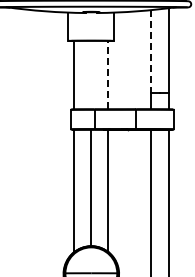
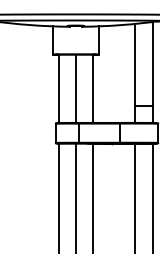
line: (150, 51) -> (135, 65), dashed -> solid
line: (91, 74) -> (76, 88), added
line: (108, 74) -> (93, 88), dashed -> solid

